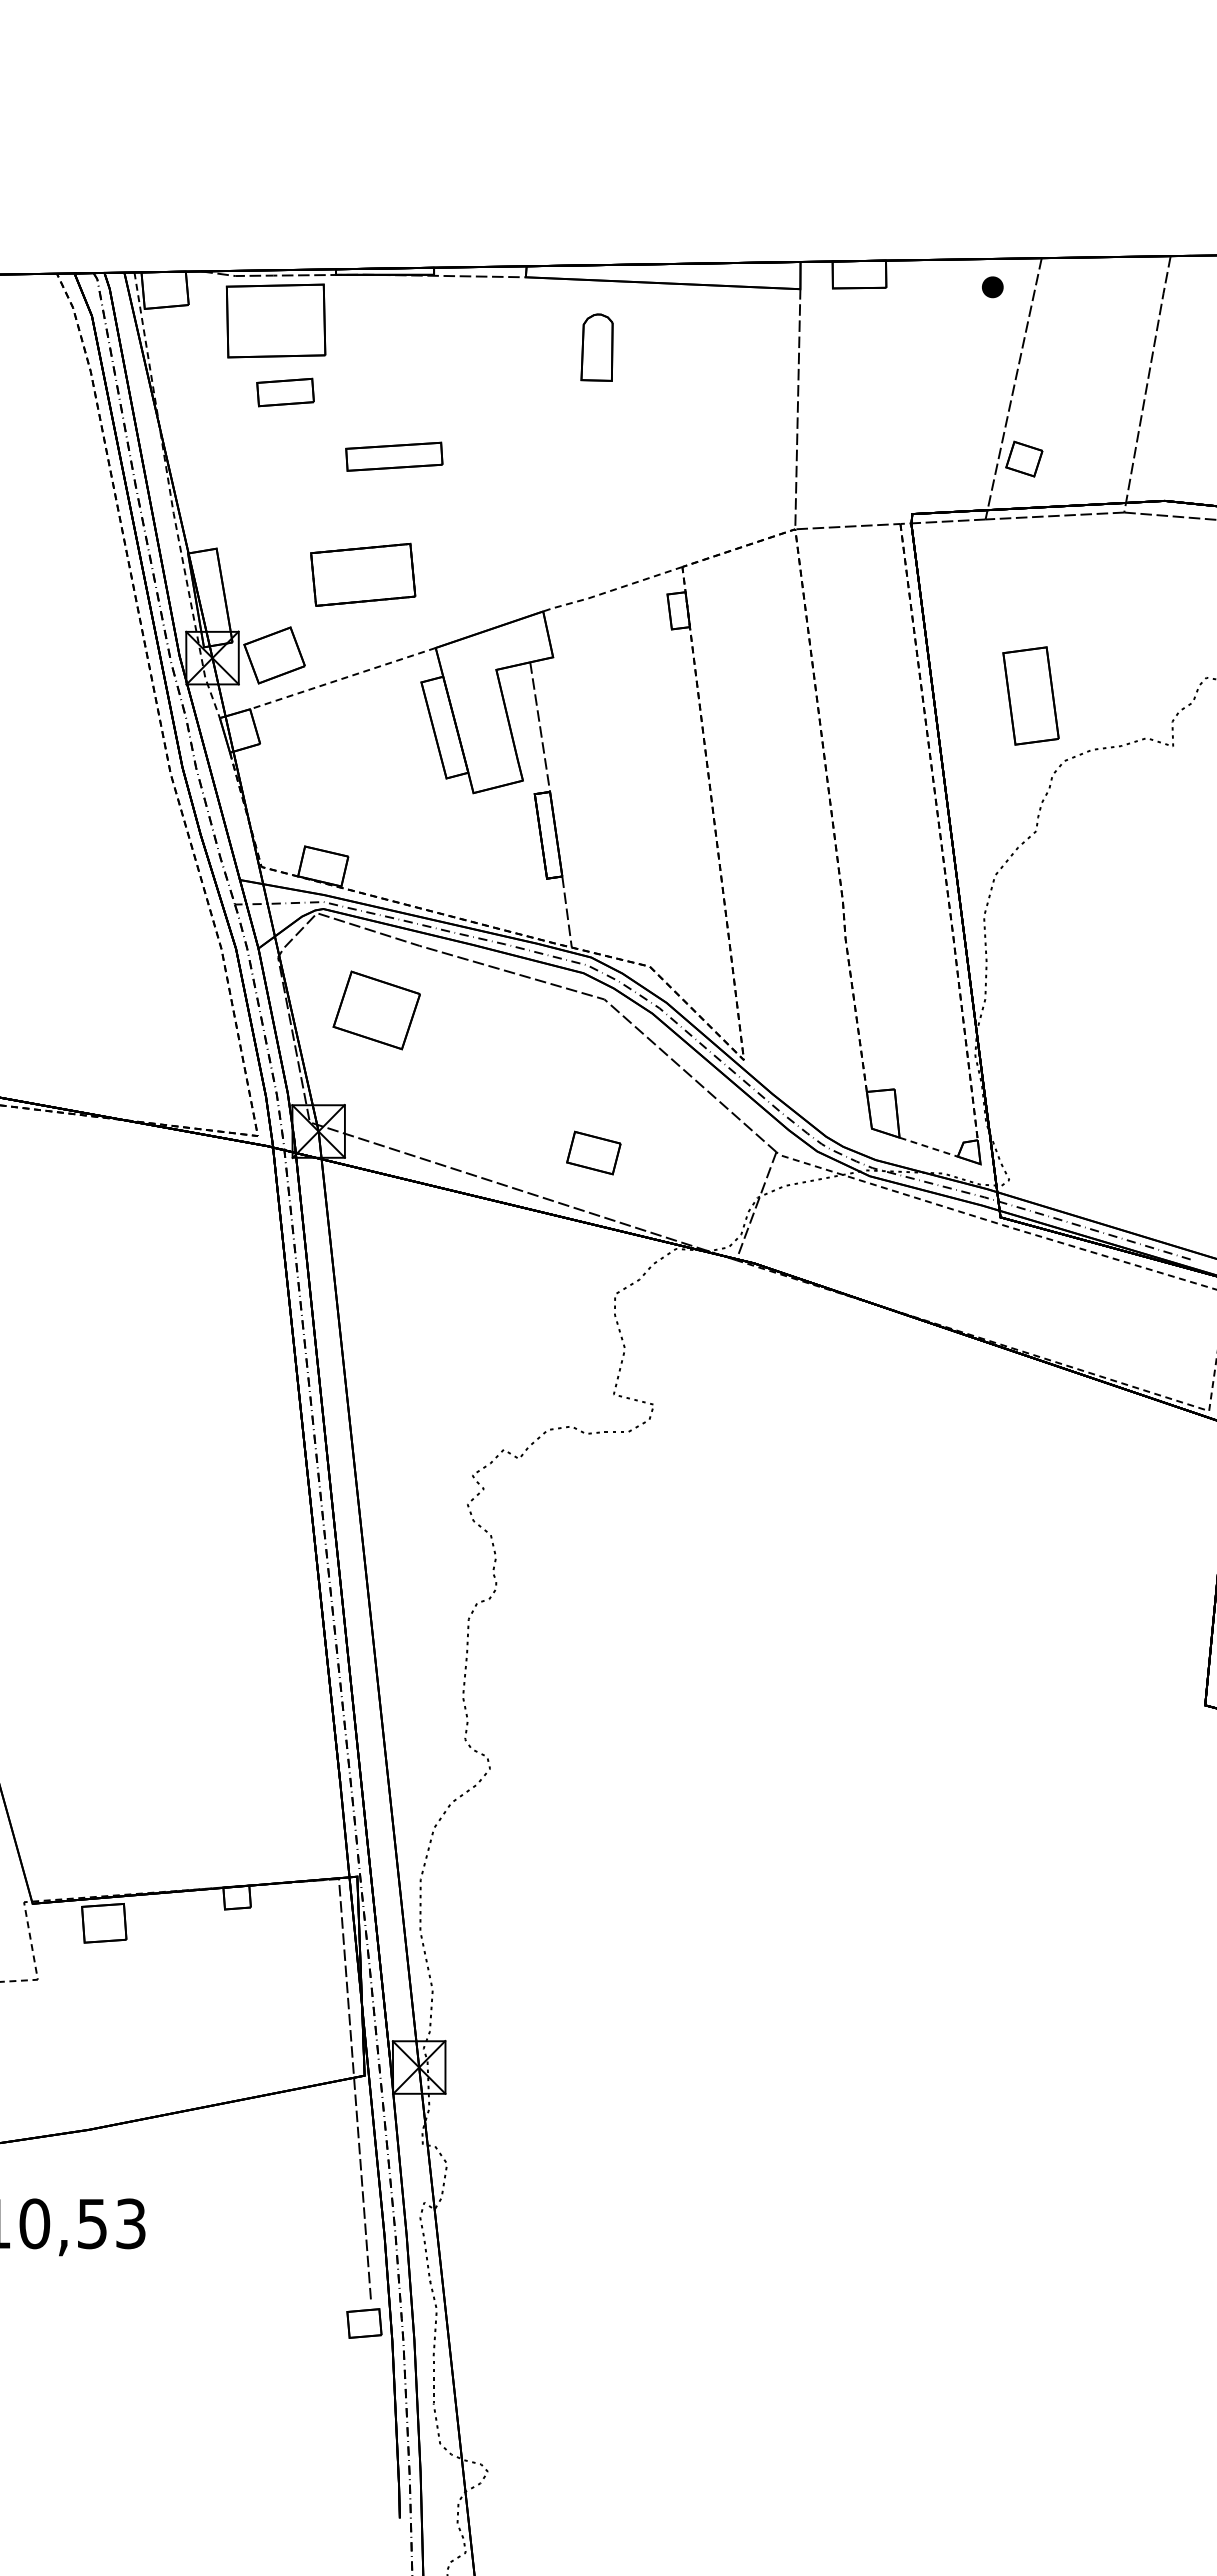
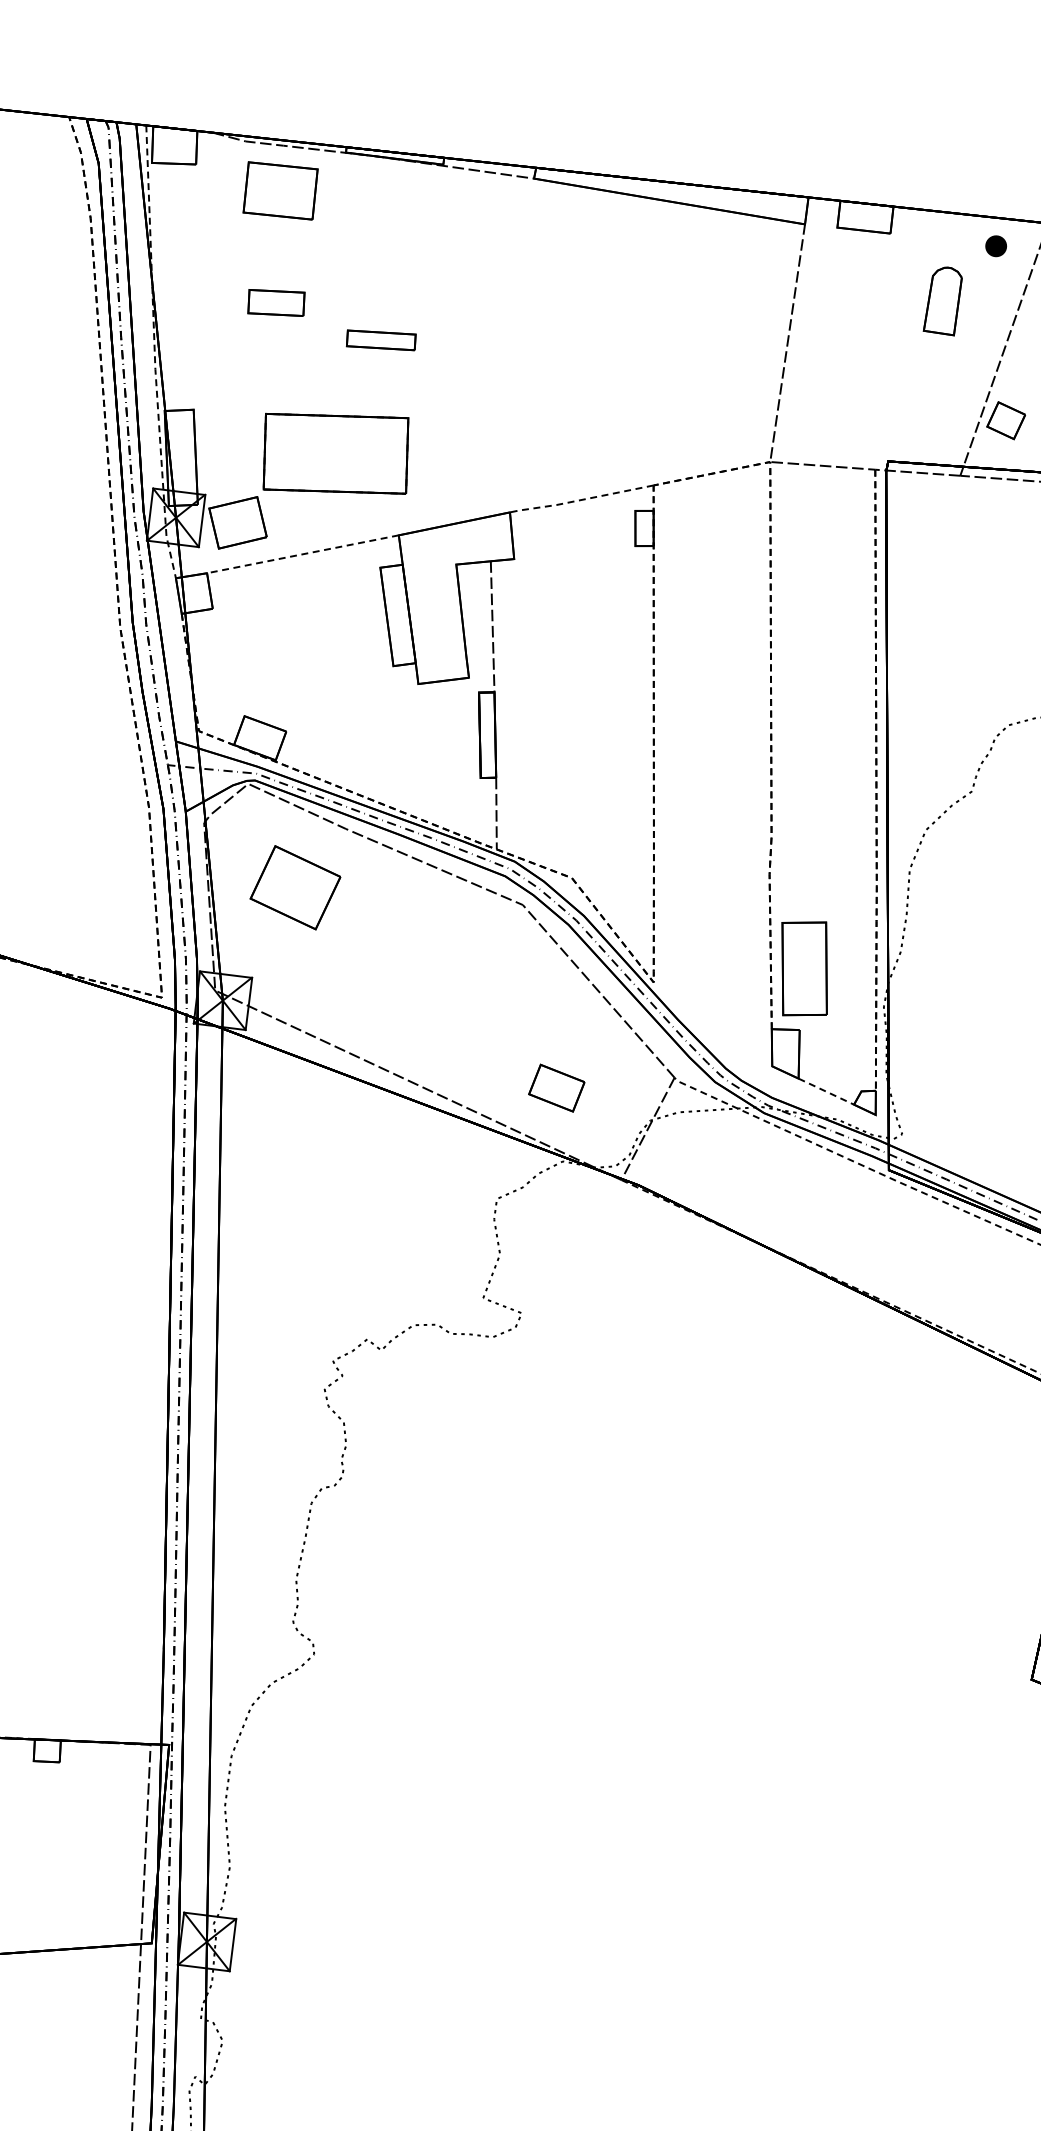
part: (275, 320) -> (280, 190), size x0.71
part: (596, 347) -> (942, 300), moved
part: (285, 392) -> (276, 302), moved
part: (393, 456) -> (380, 340), size x0.71
part: (362, 574) -> (335, 453), size x1.43
part: (1030, 695) -> (804, 968), moved
part: (593, 1152) -> (556, 1087), moved

